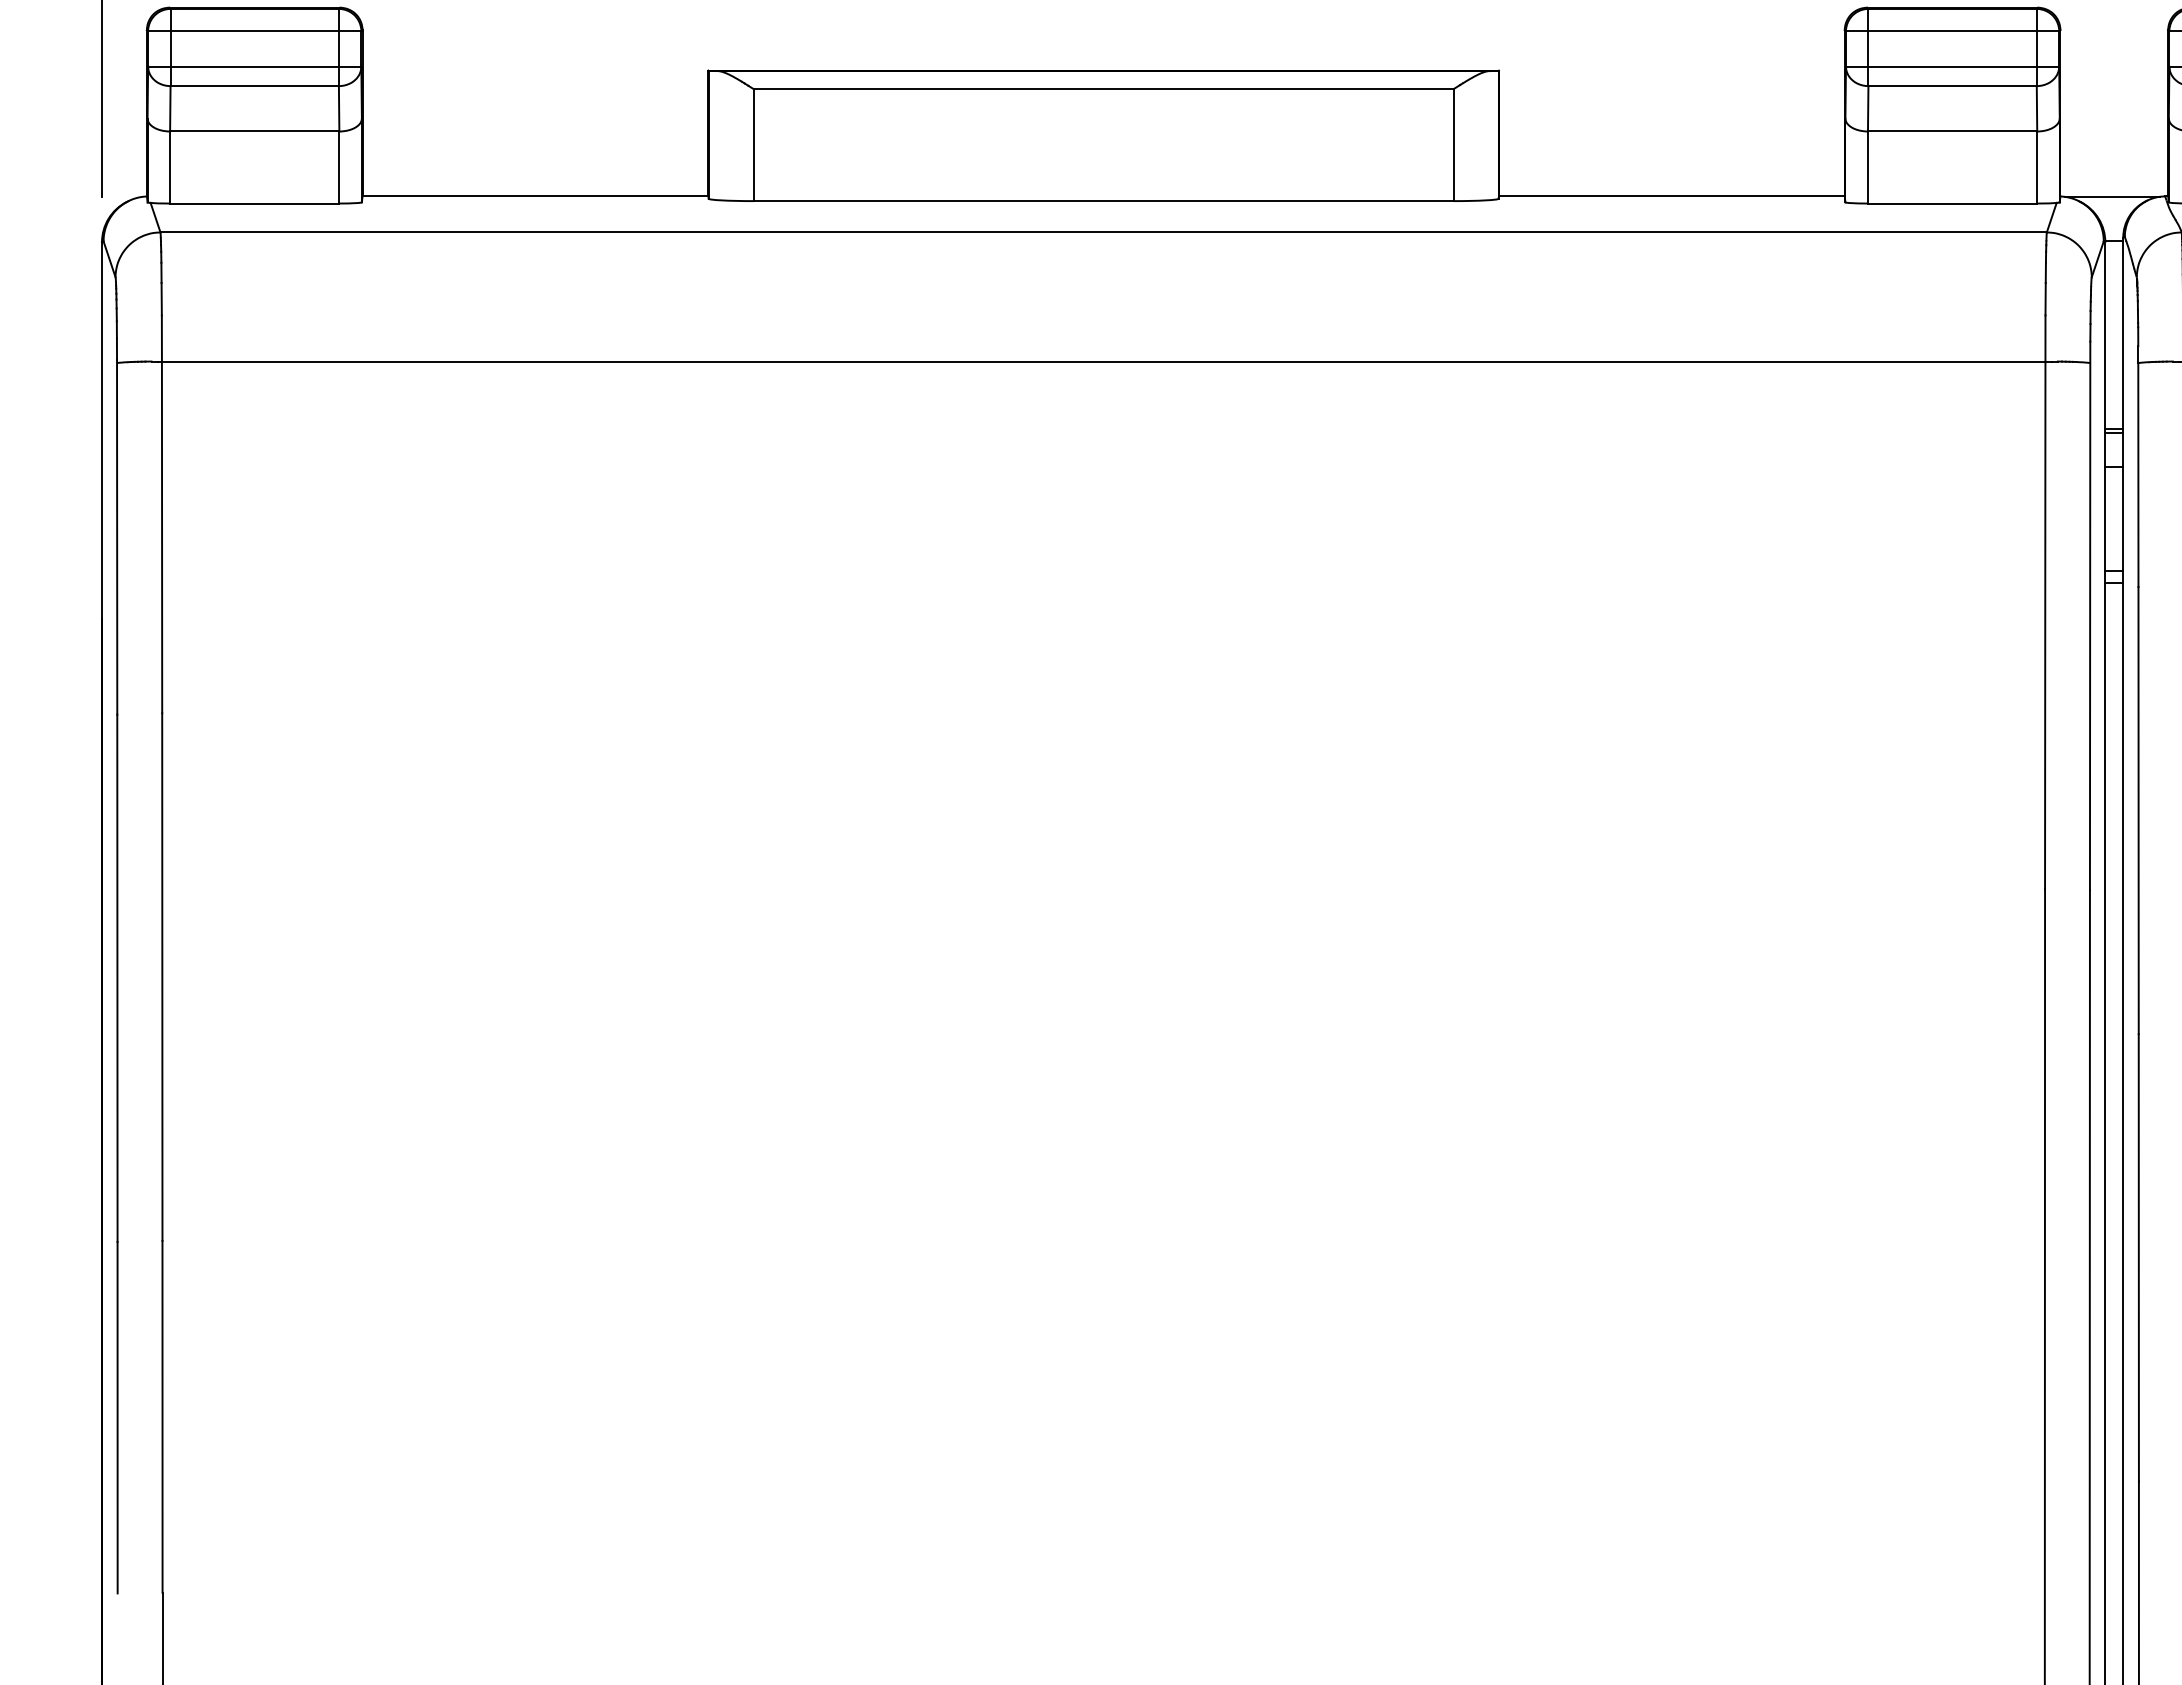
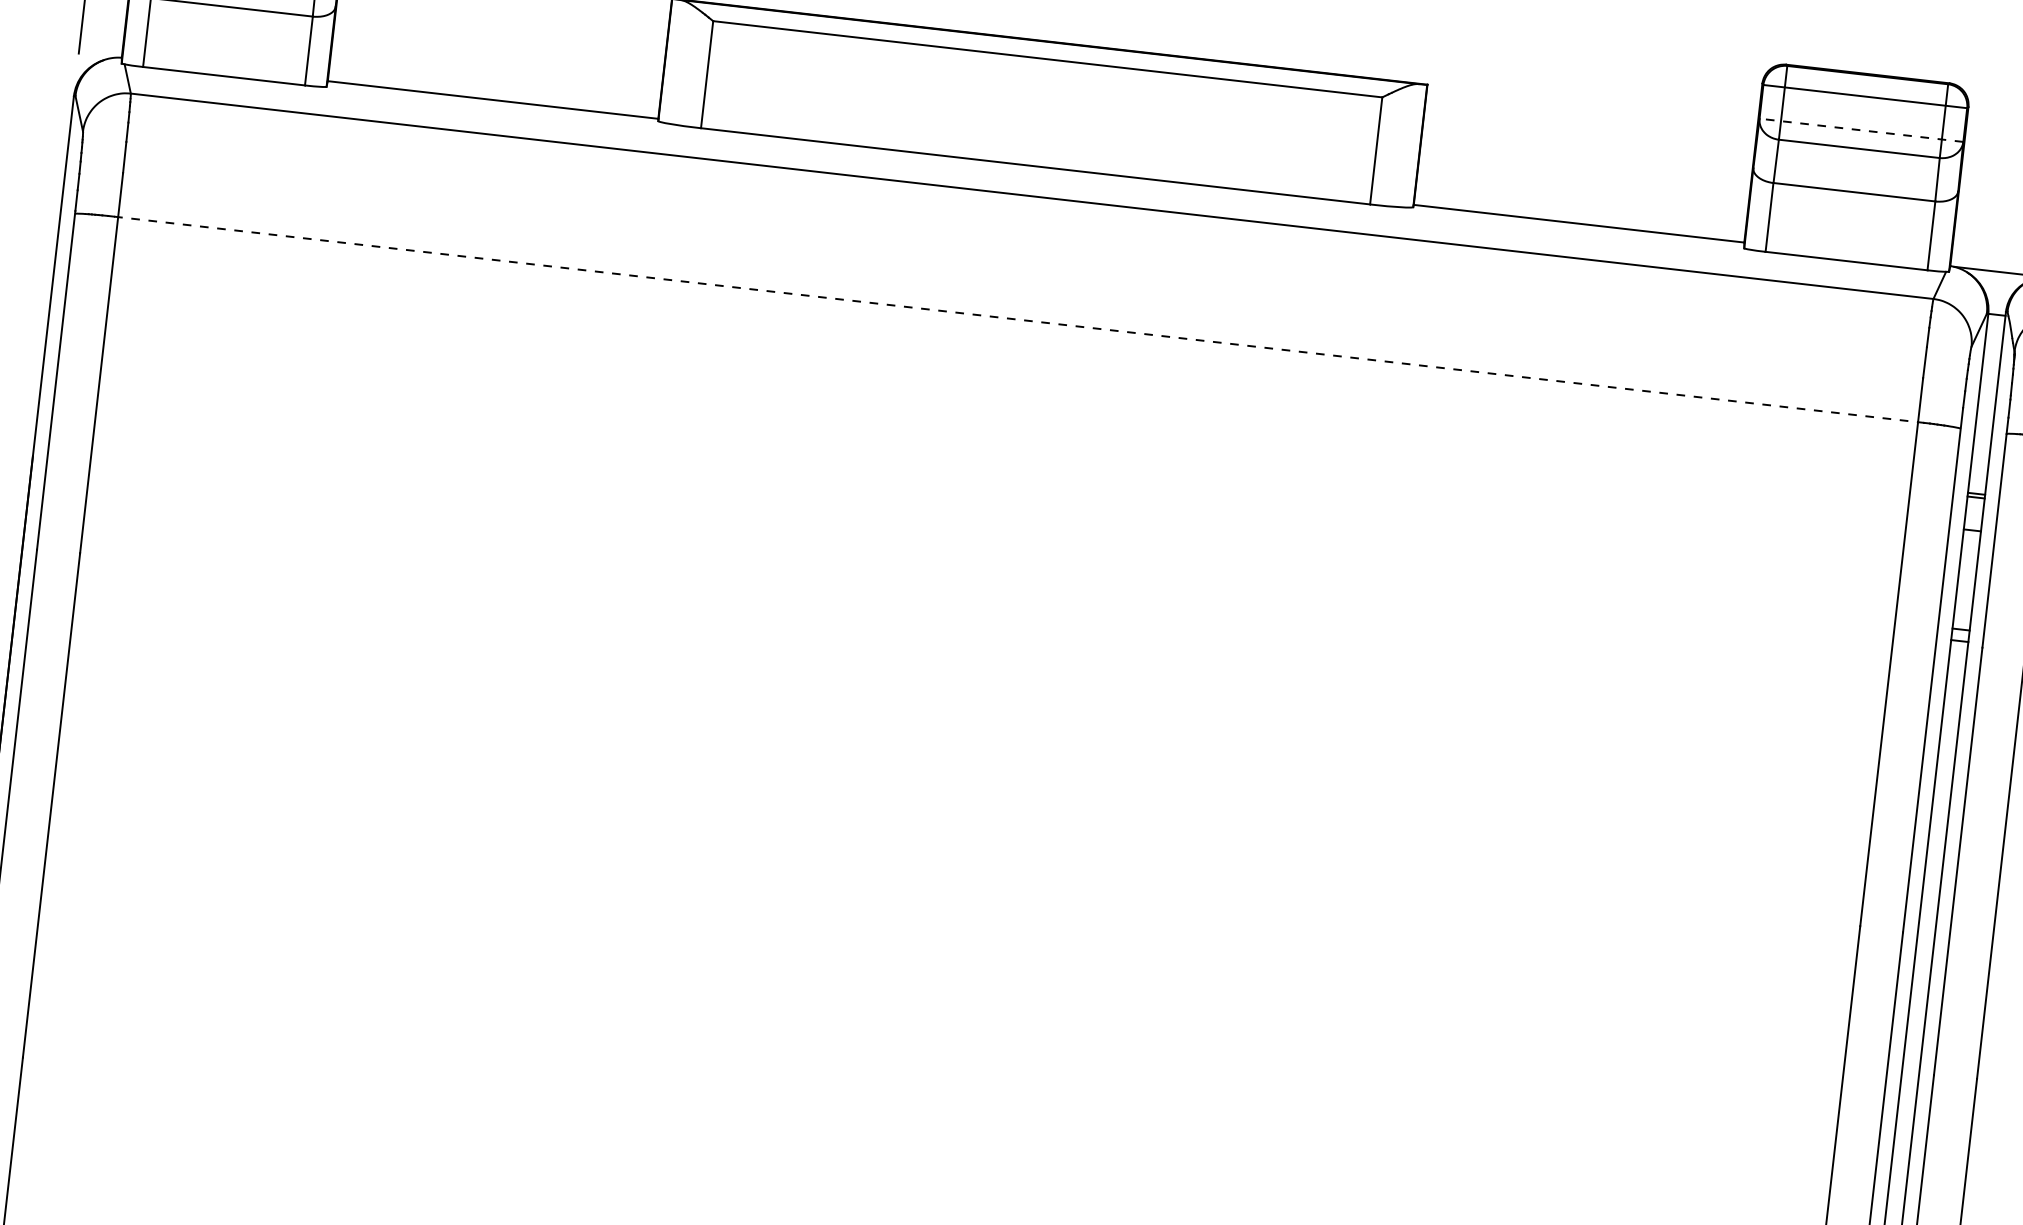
line: (1952, 66) -> (1861, 130), solid -> dashed
line: (1101, 361) -> (1016, 319), solid -> dashed

